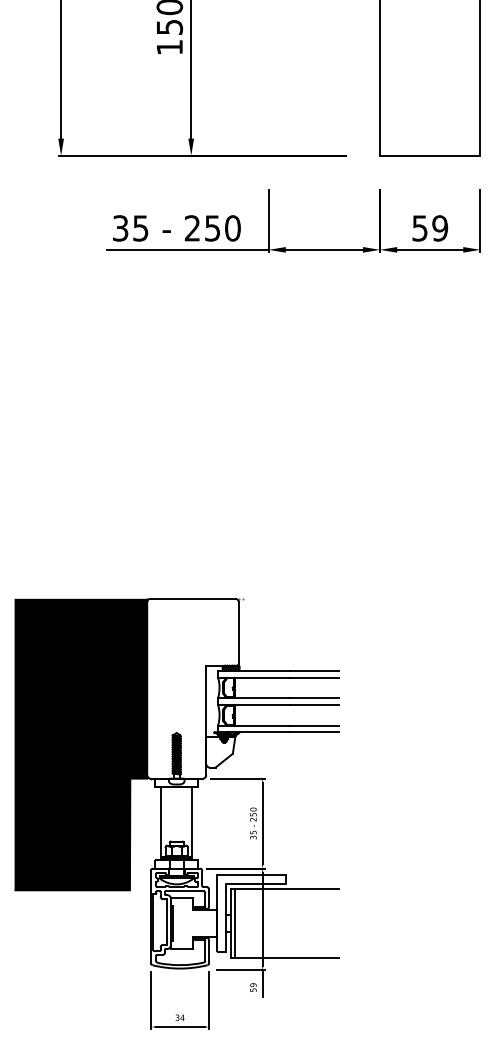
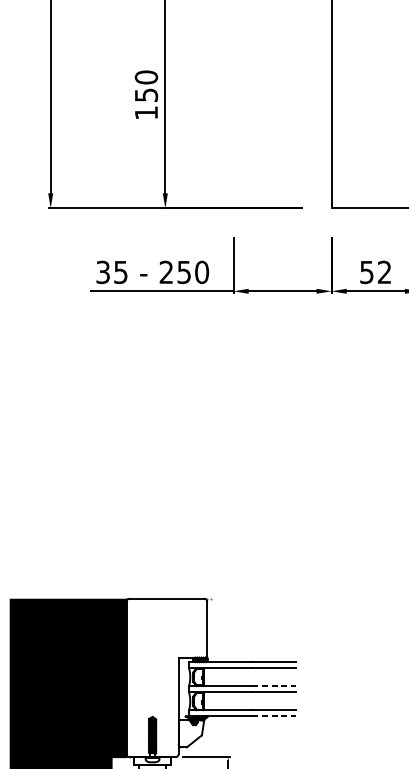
text: (440, 228) -> (384, 272), 59 -> 52
line: (314, 698) -> (273, 686), solid -> dashed
line: (314, 732) -> (273, 716), solid -> dashed

